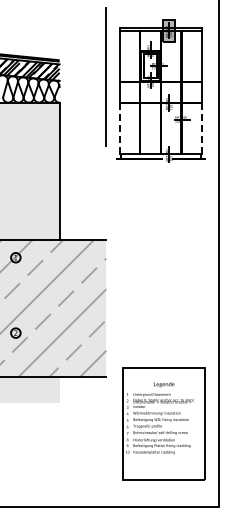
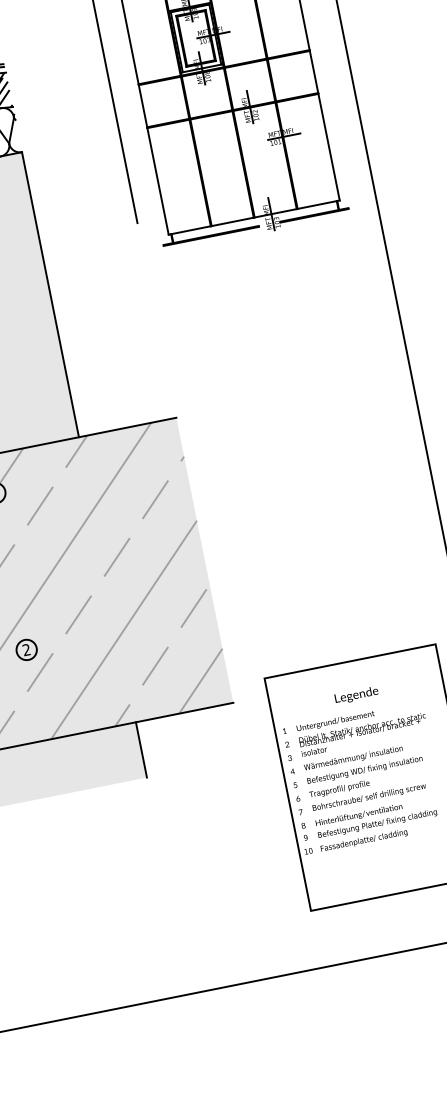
line: (119, 128) -> (157, 181), dashed -> solid
line: (202, 128) -> (329, 146), dashed -> solid
line: (59, 389) -> (140, 749), added

